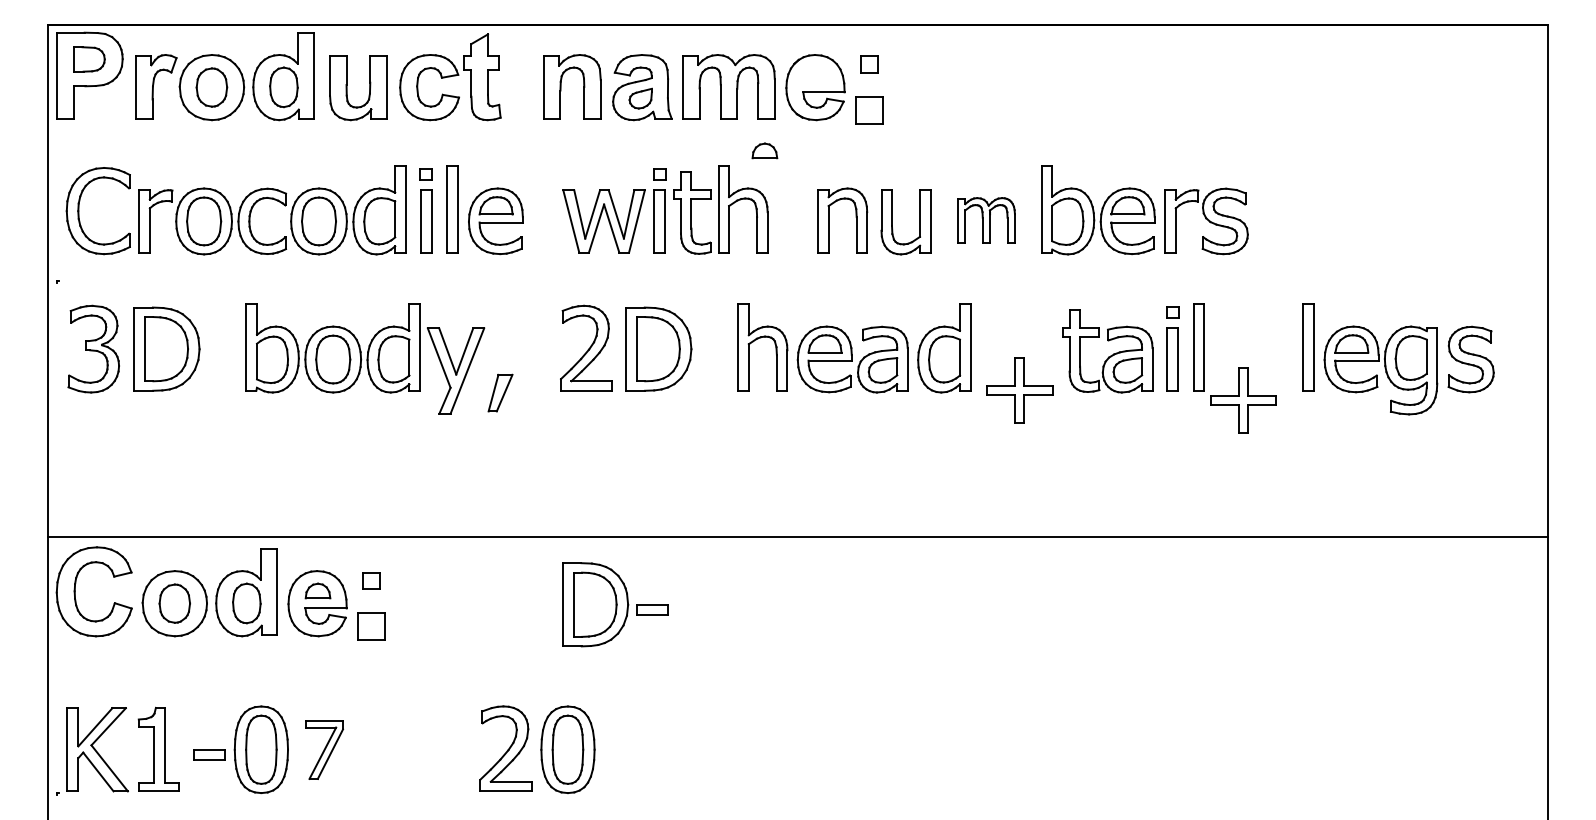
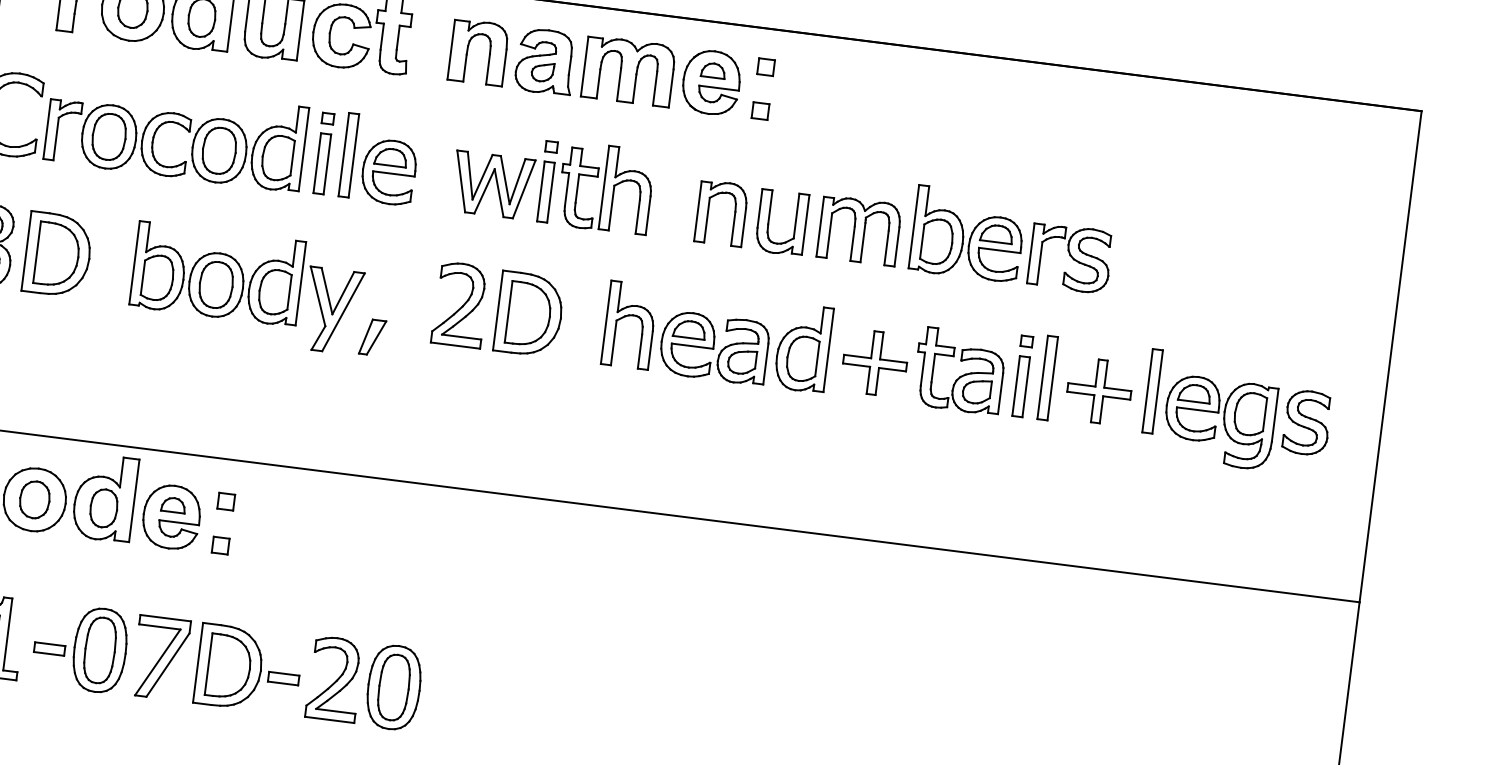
part: (869, 110) -> (760, 111), size x0.62
part: (764, 150) -> (713, 70), moved
part: (986, 220) -> (859, 230), size x1.43
part: (1019, 390) -> (874, 363), moved
part: (1243, 400) -> (1099, 391), moved
part: (615, 604) -> (248, 668), moved
part: (371, 626) -> (220, 545), size x0.62
part: (324, 749) -> (160, 657), size x1.43

